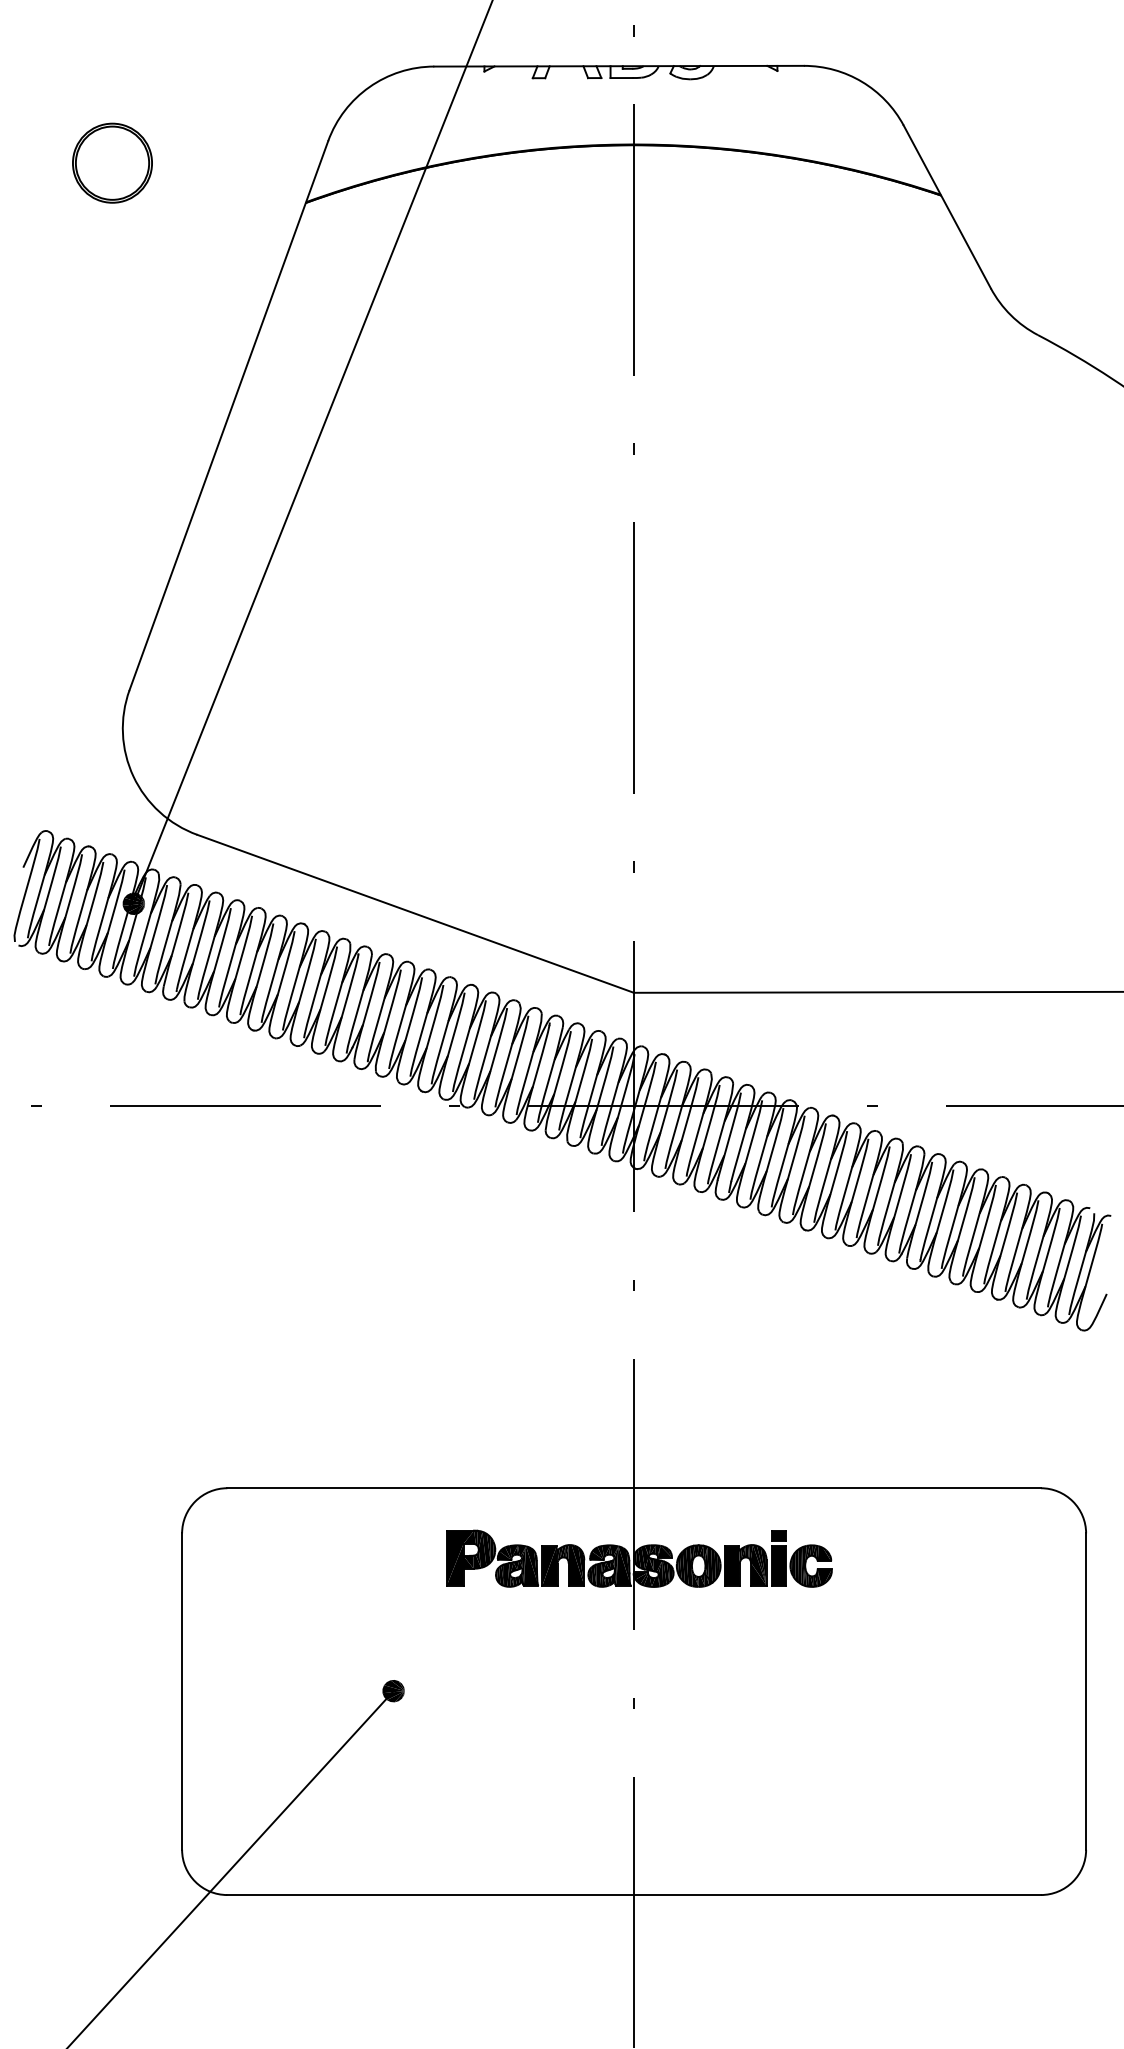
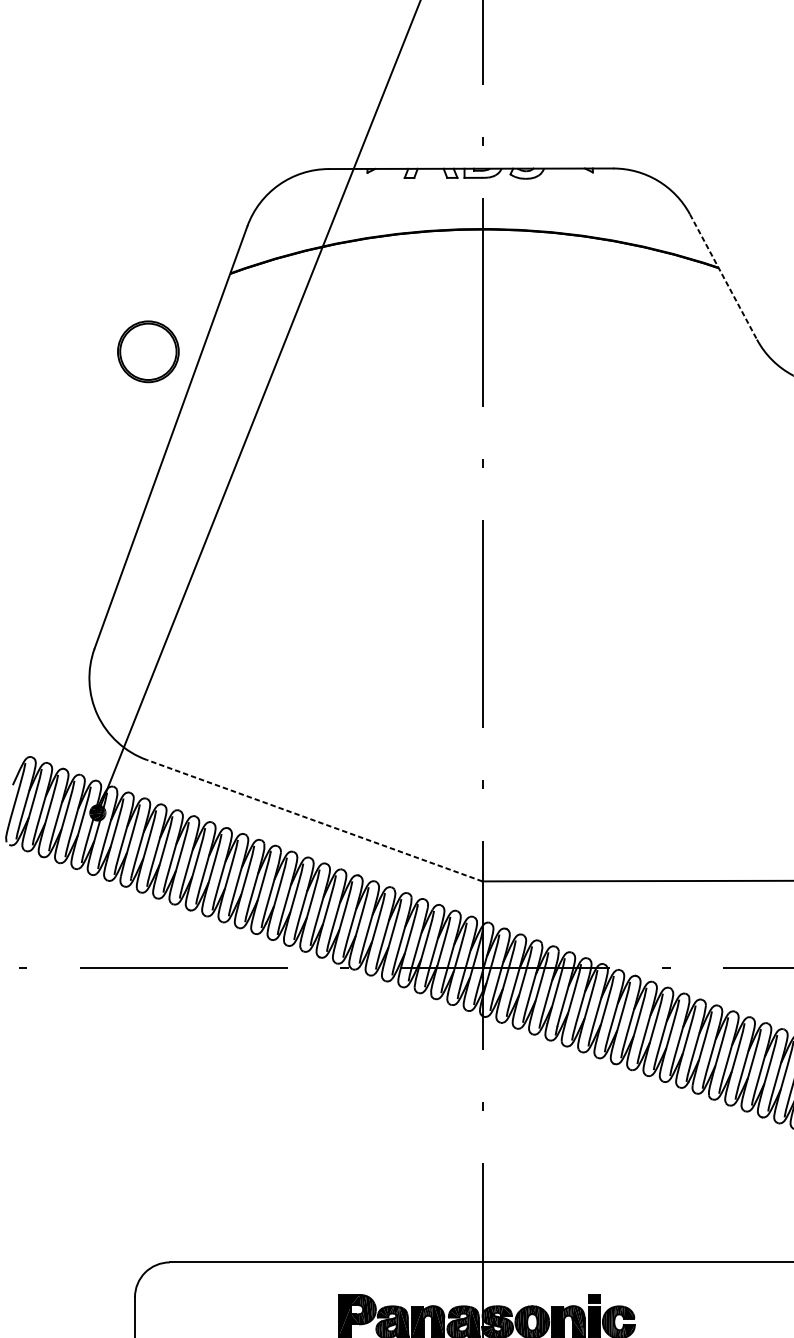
part: (112, 162) -> (148, 351), moved
line: (947, 207) -> (723, 277), solid -> dashed
line: (415, 913) -> (314, 820), solid -> dashed

